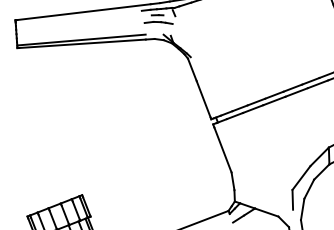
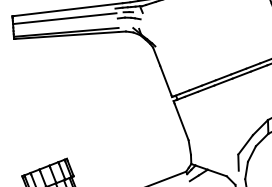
line: (80, 22) -> (65, 18), added

